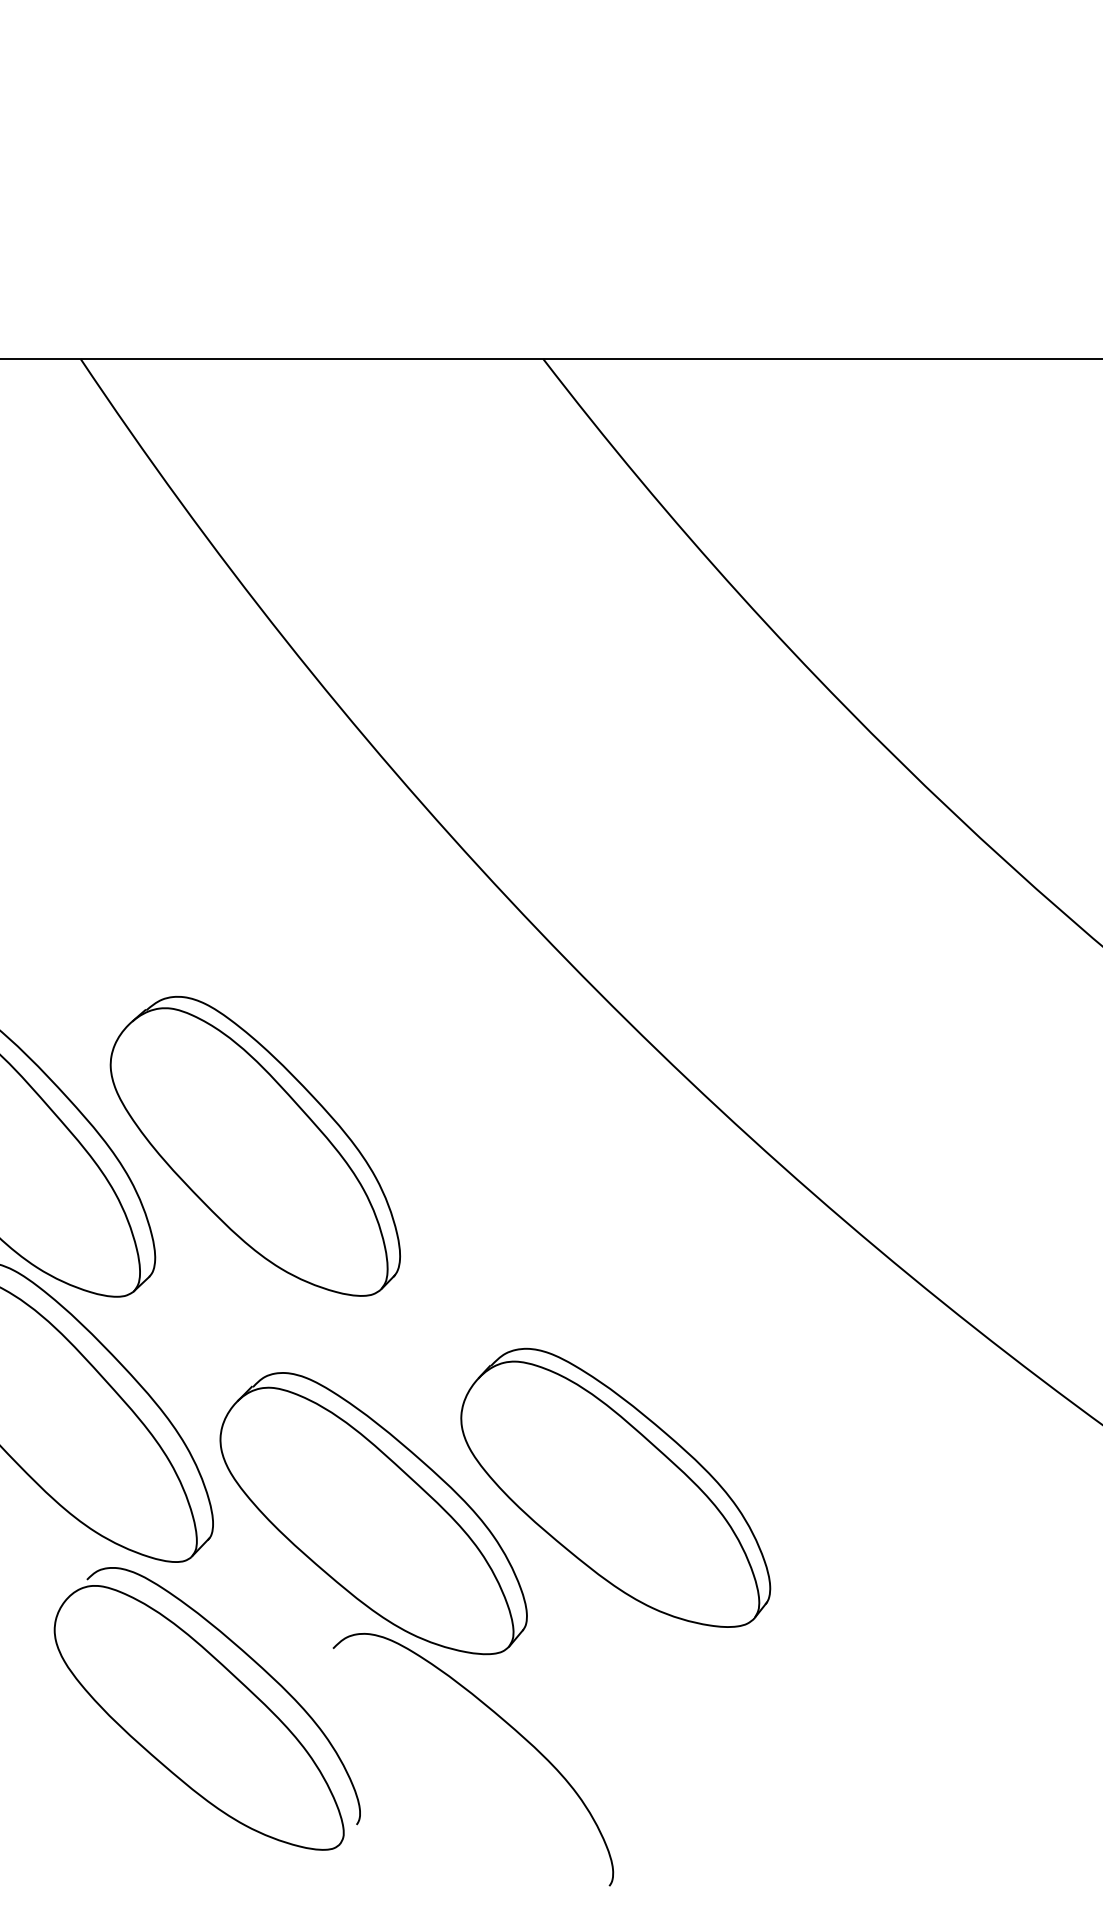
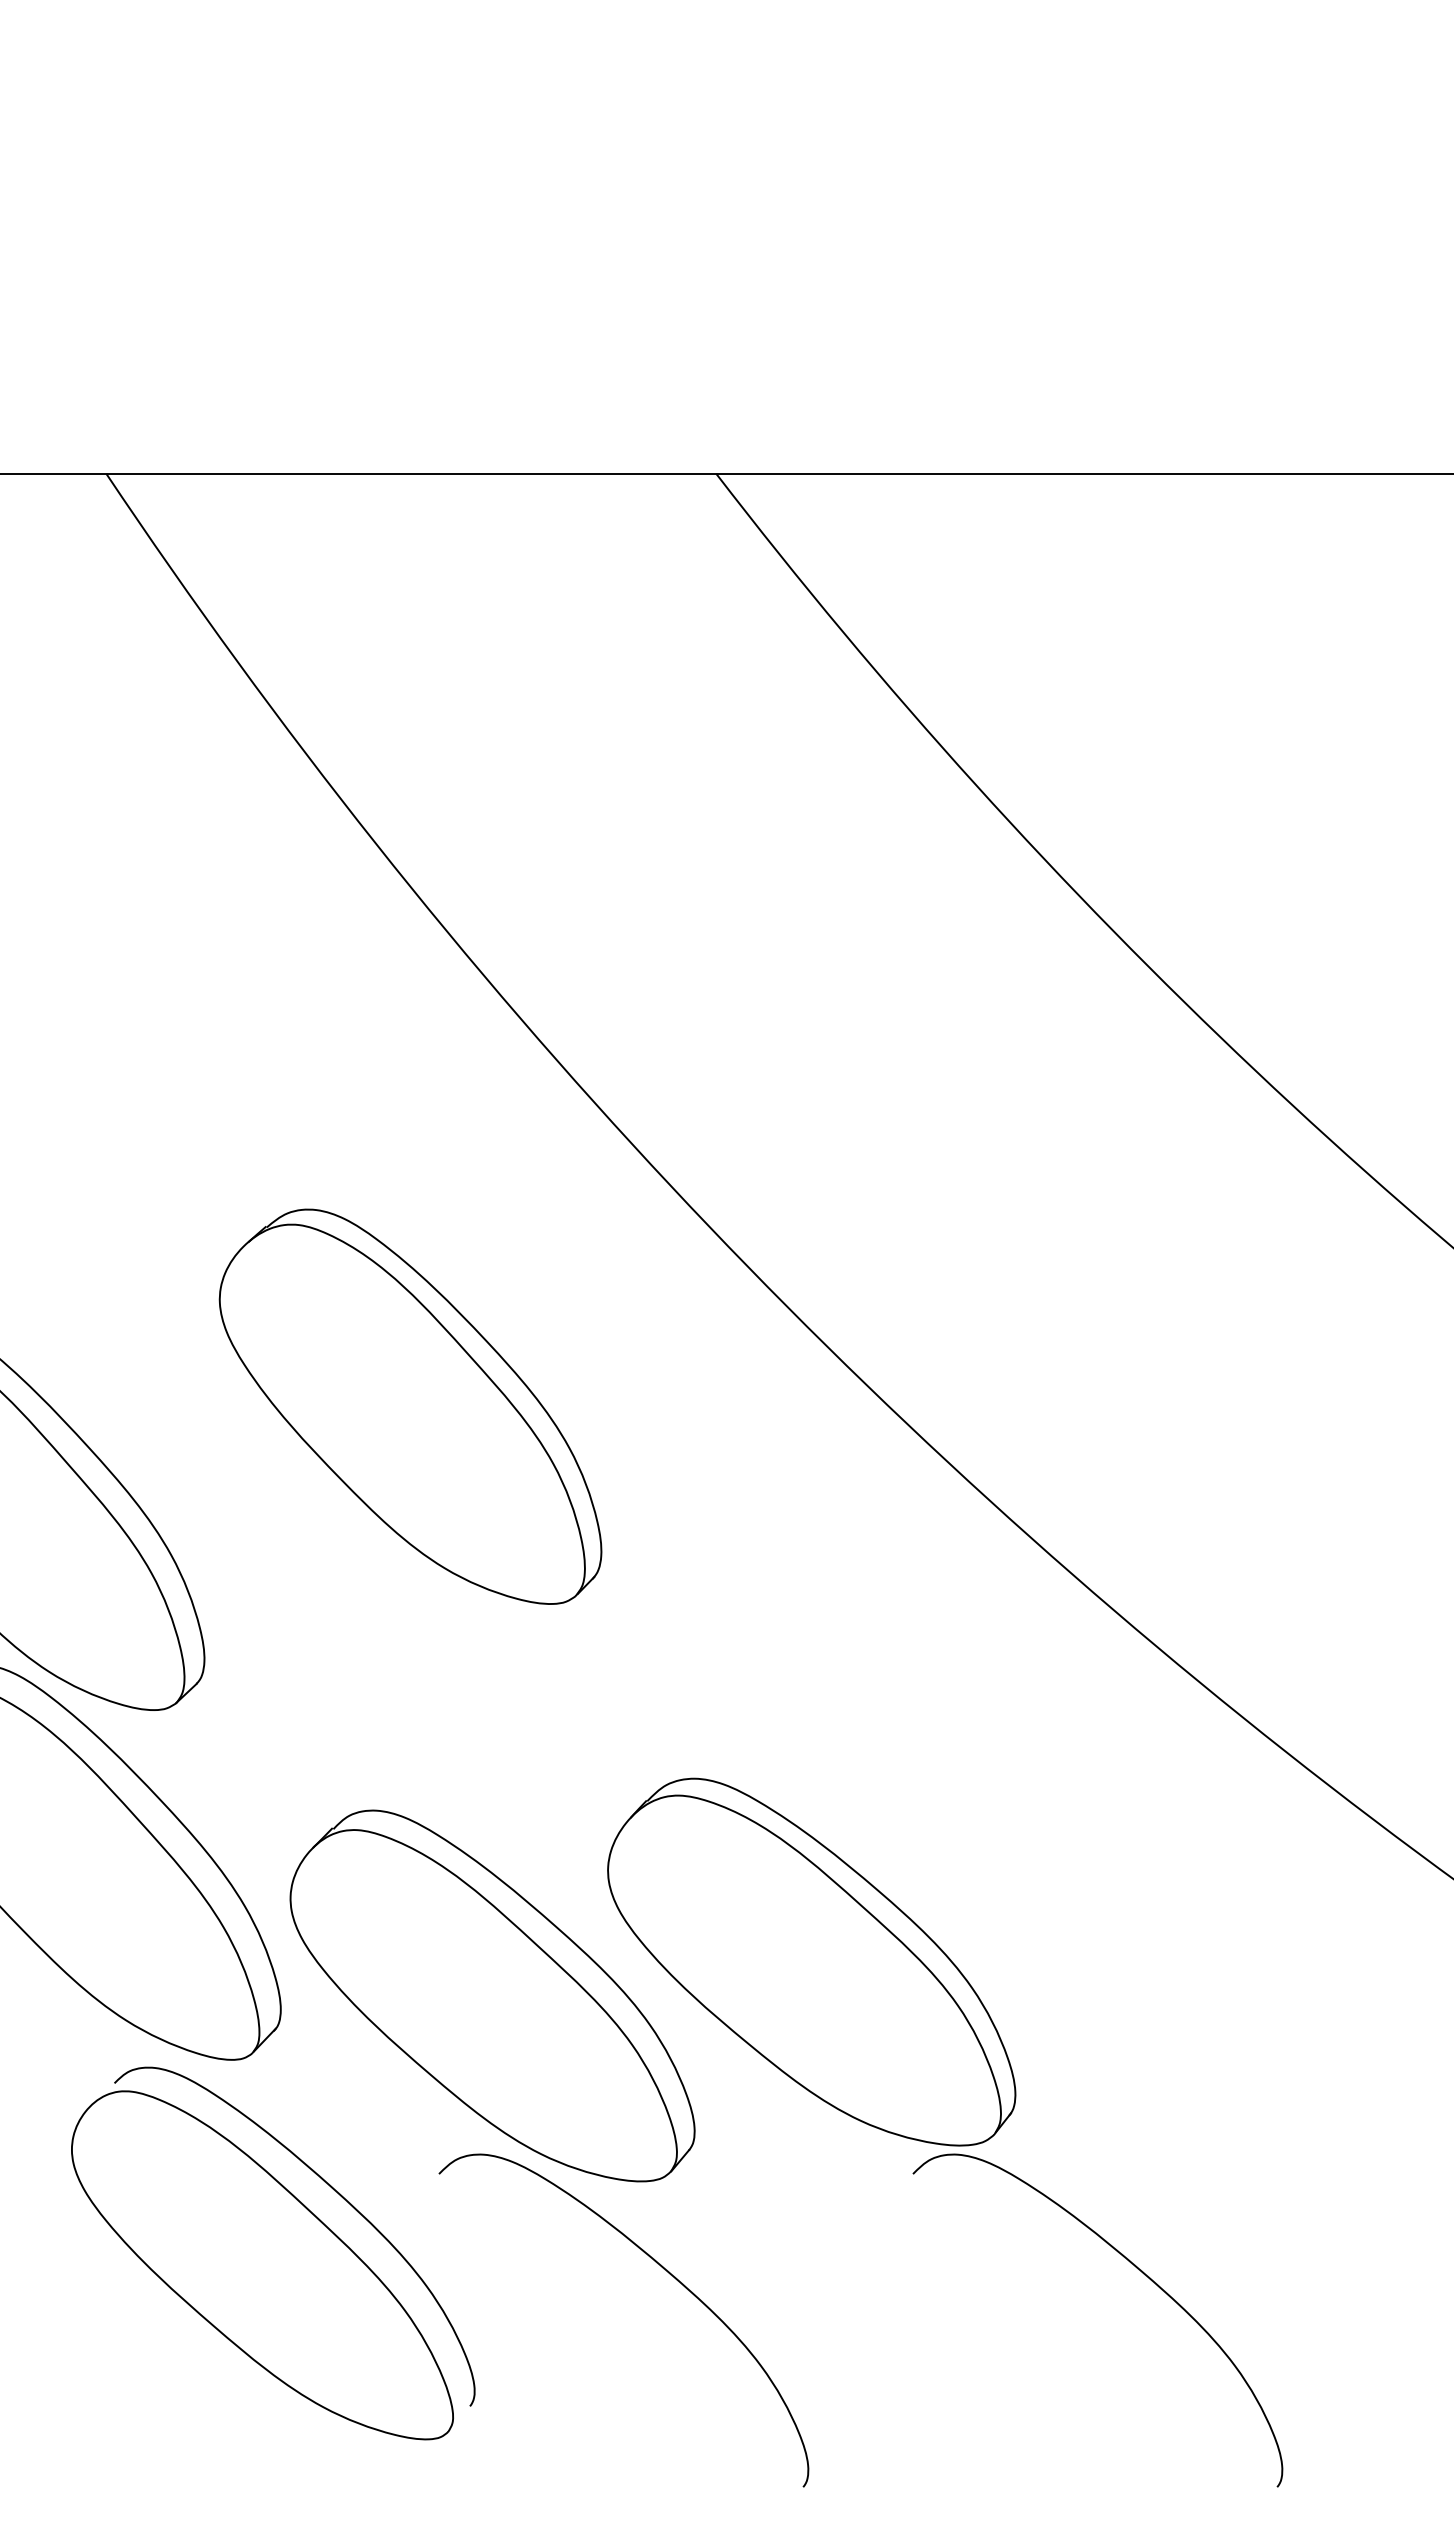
part: (255, 1146) -> (410, 1406), moved
curve: (862, 1721) -> (1137, 2269), added

